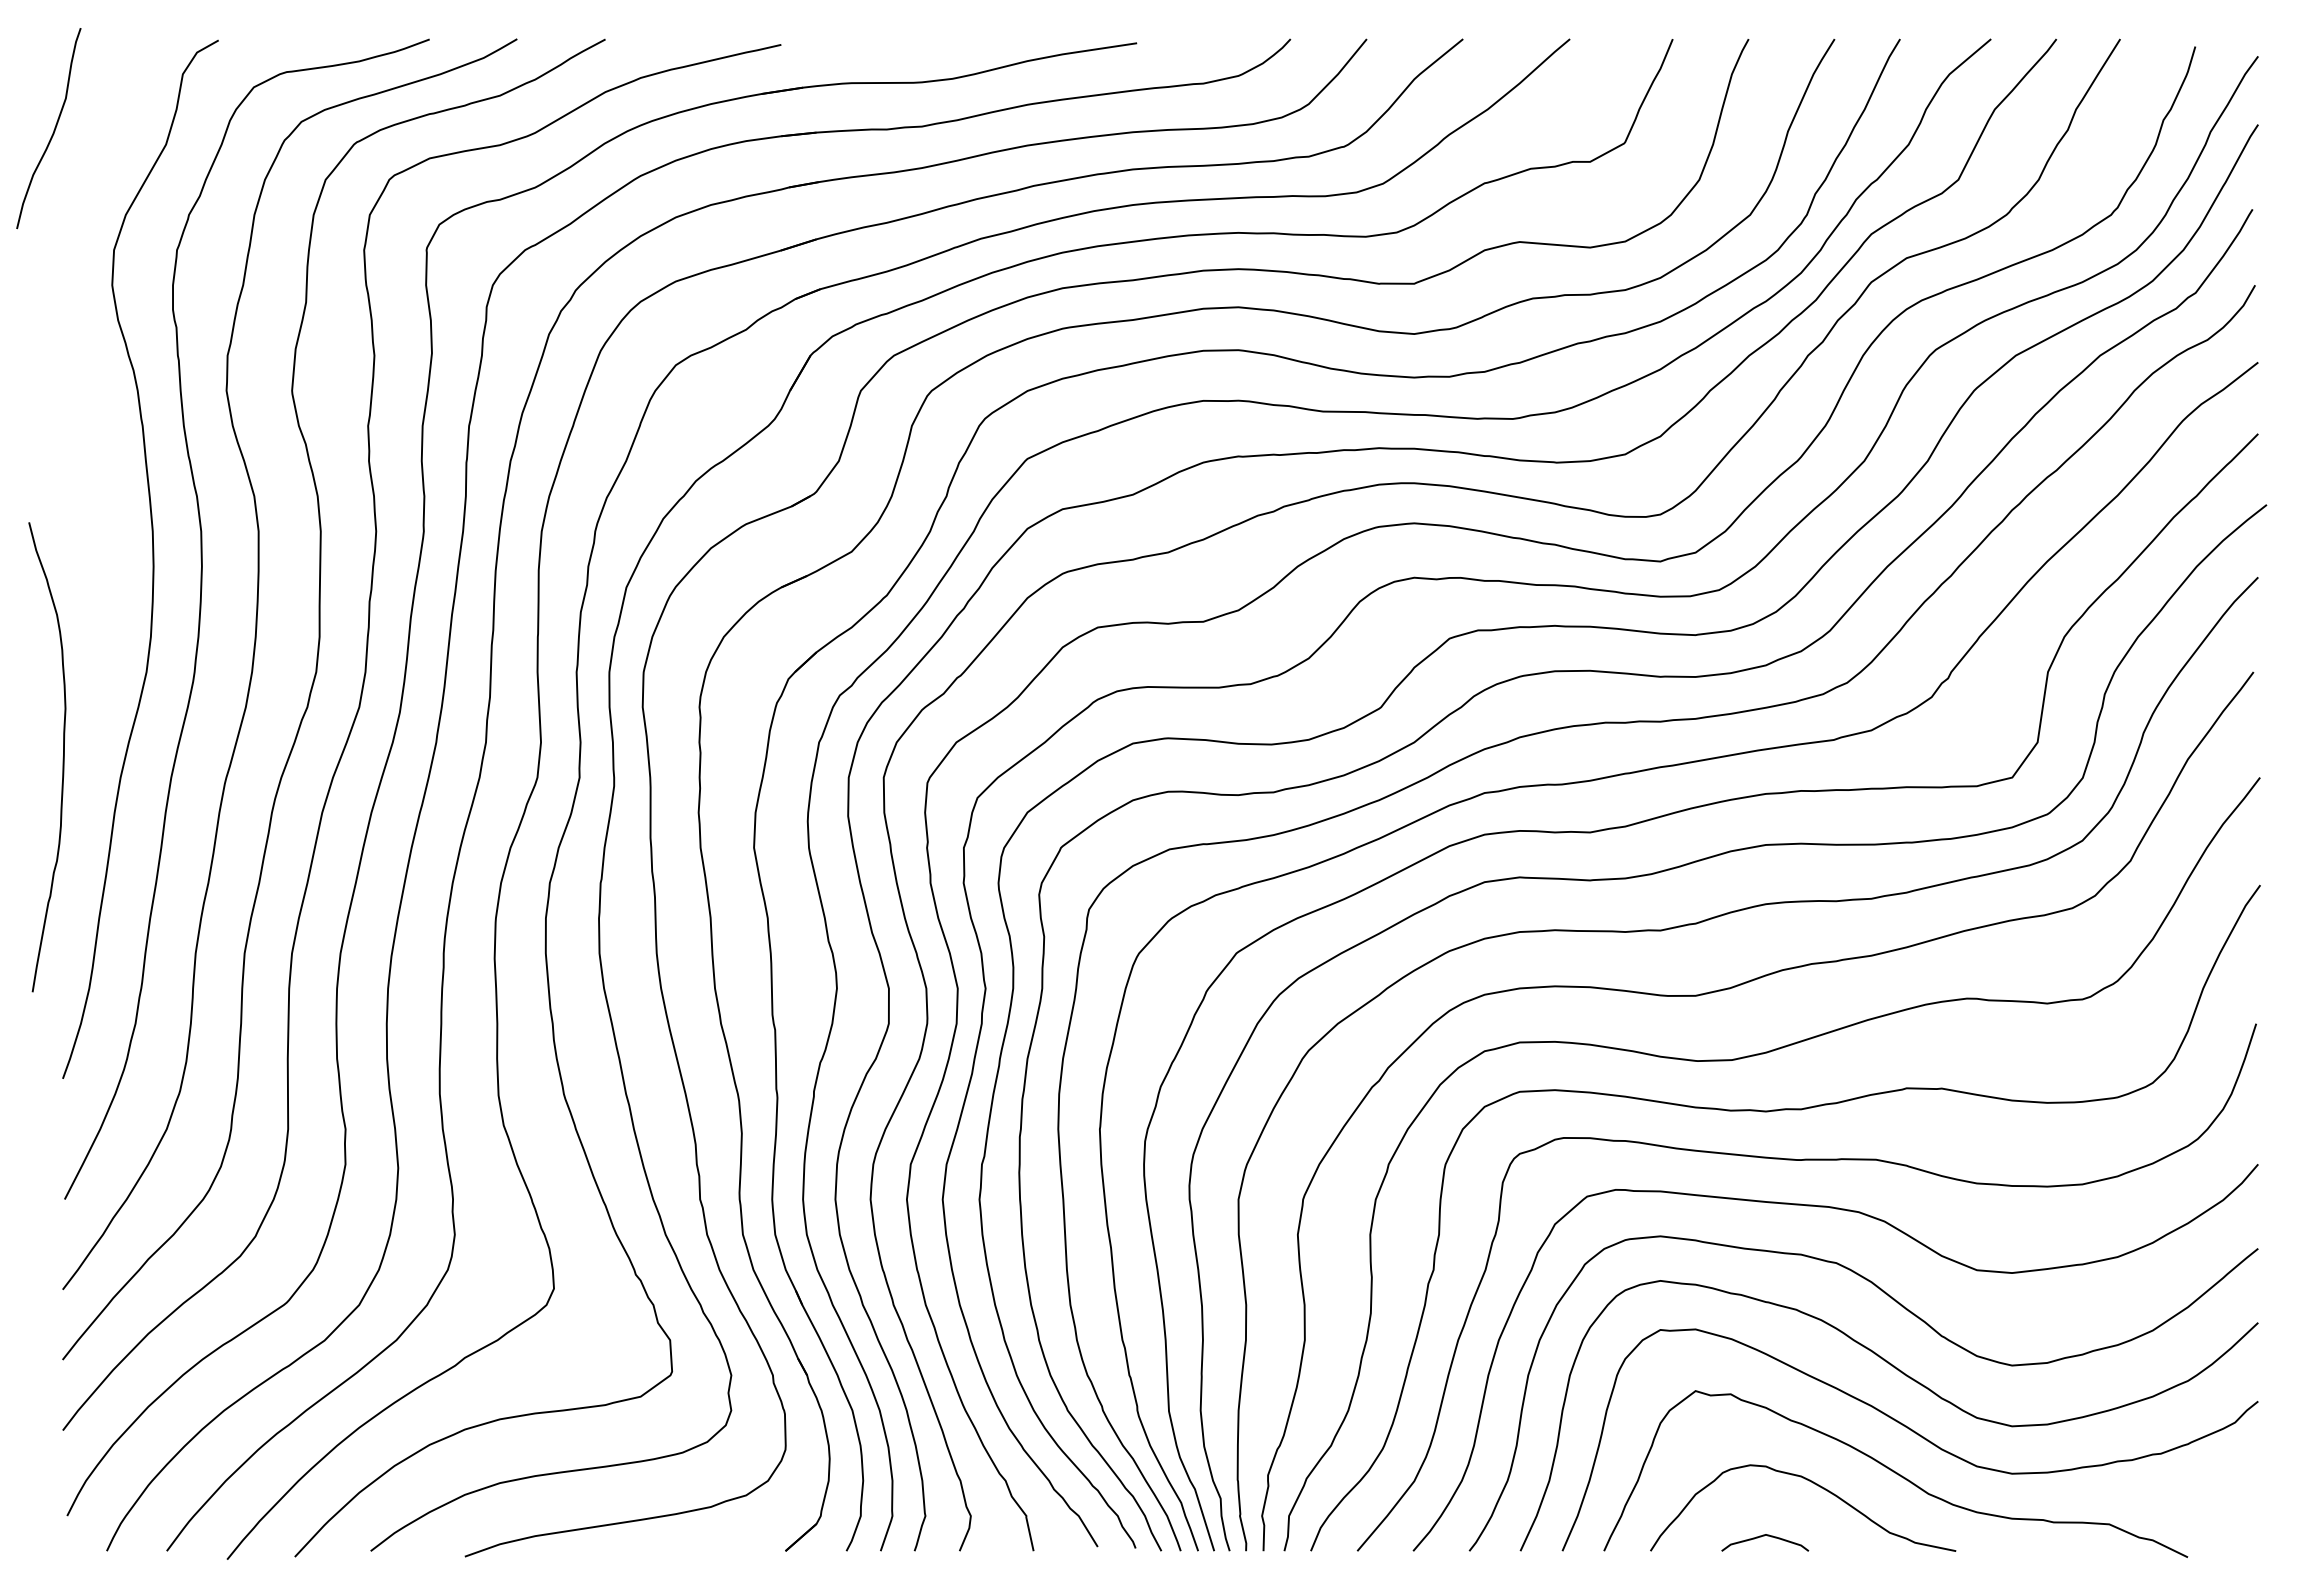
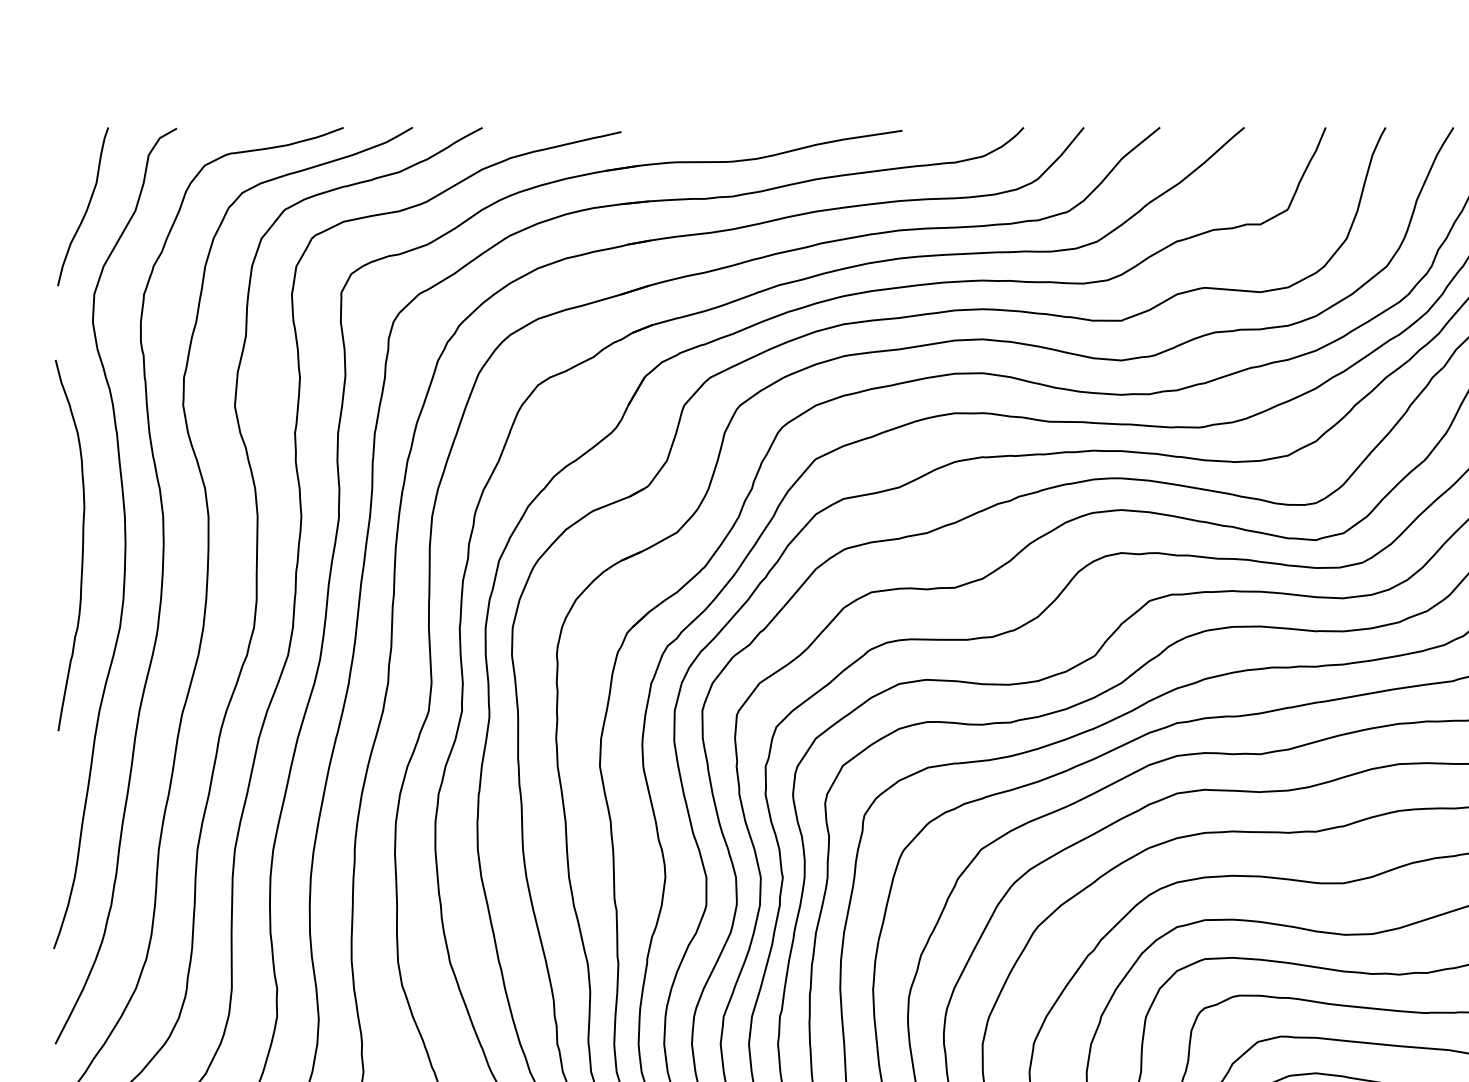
curve: (53, 130) -> (86, 208), moved
curve: (62, 758) -> (82, 546), moved

